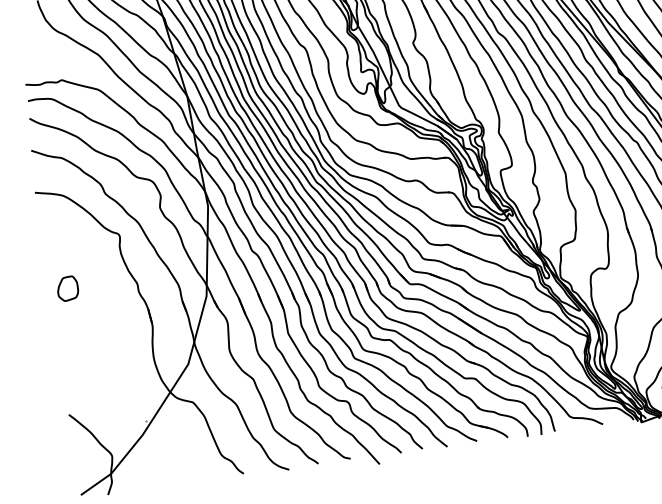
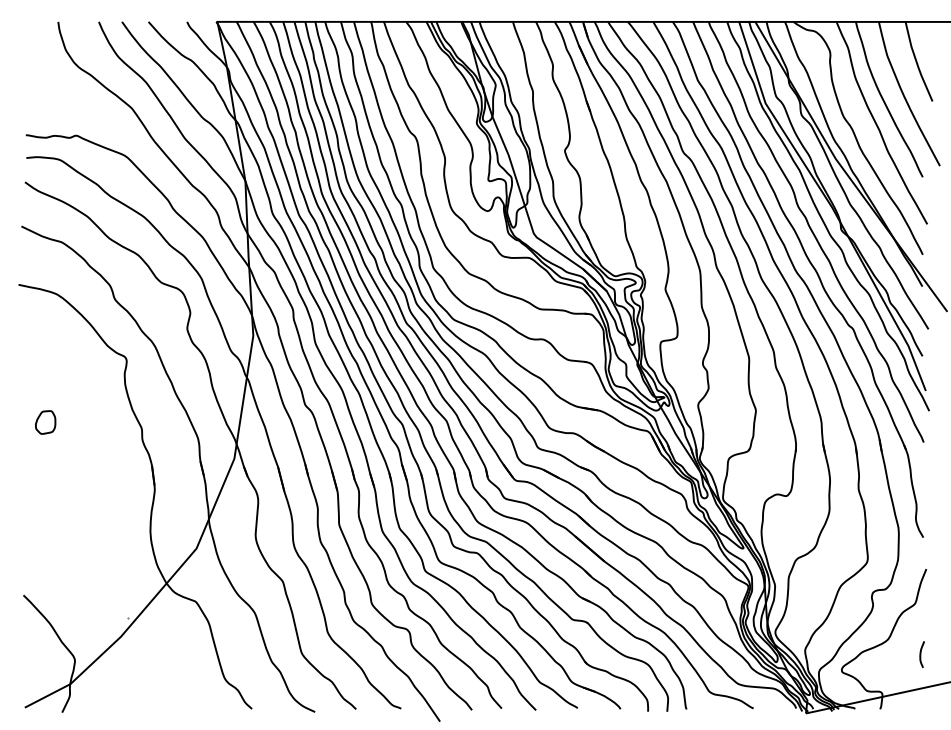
part: (67, 288) -> (45, 422), size x0.7

